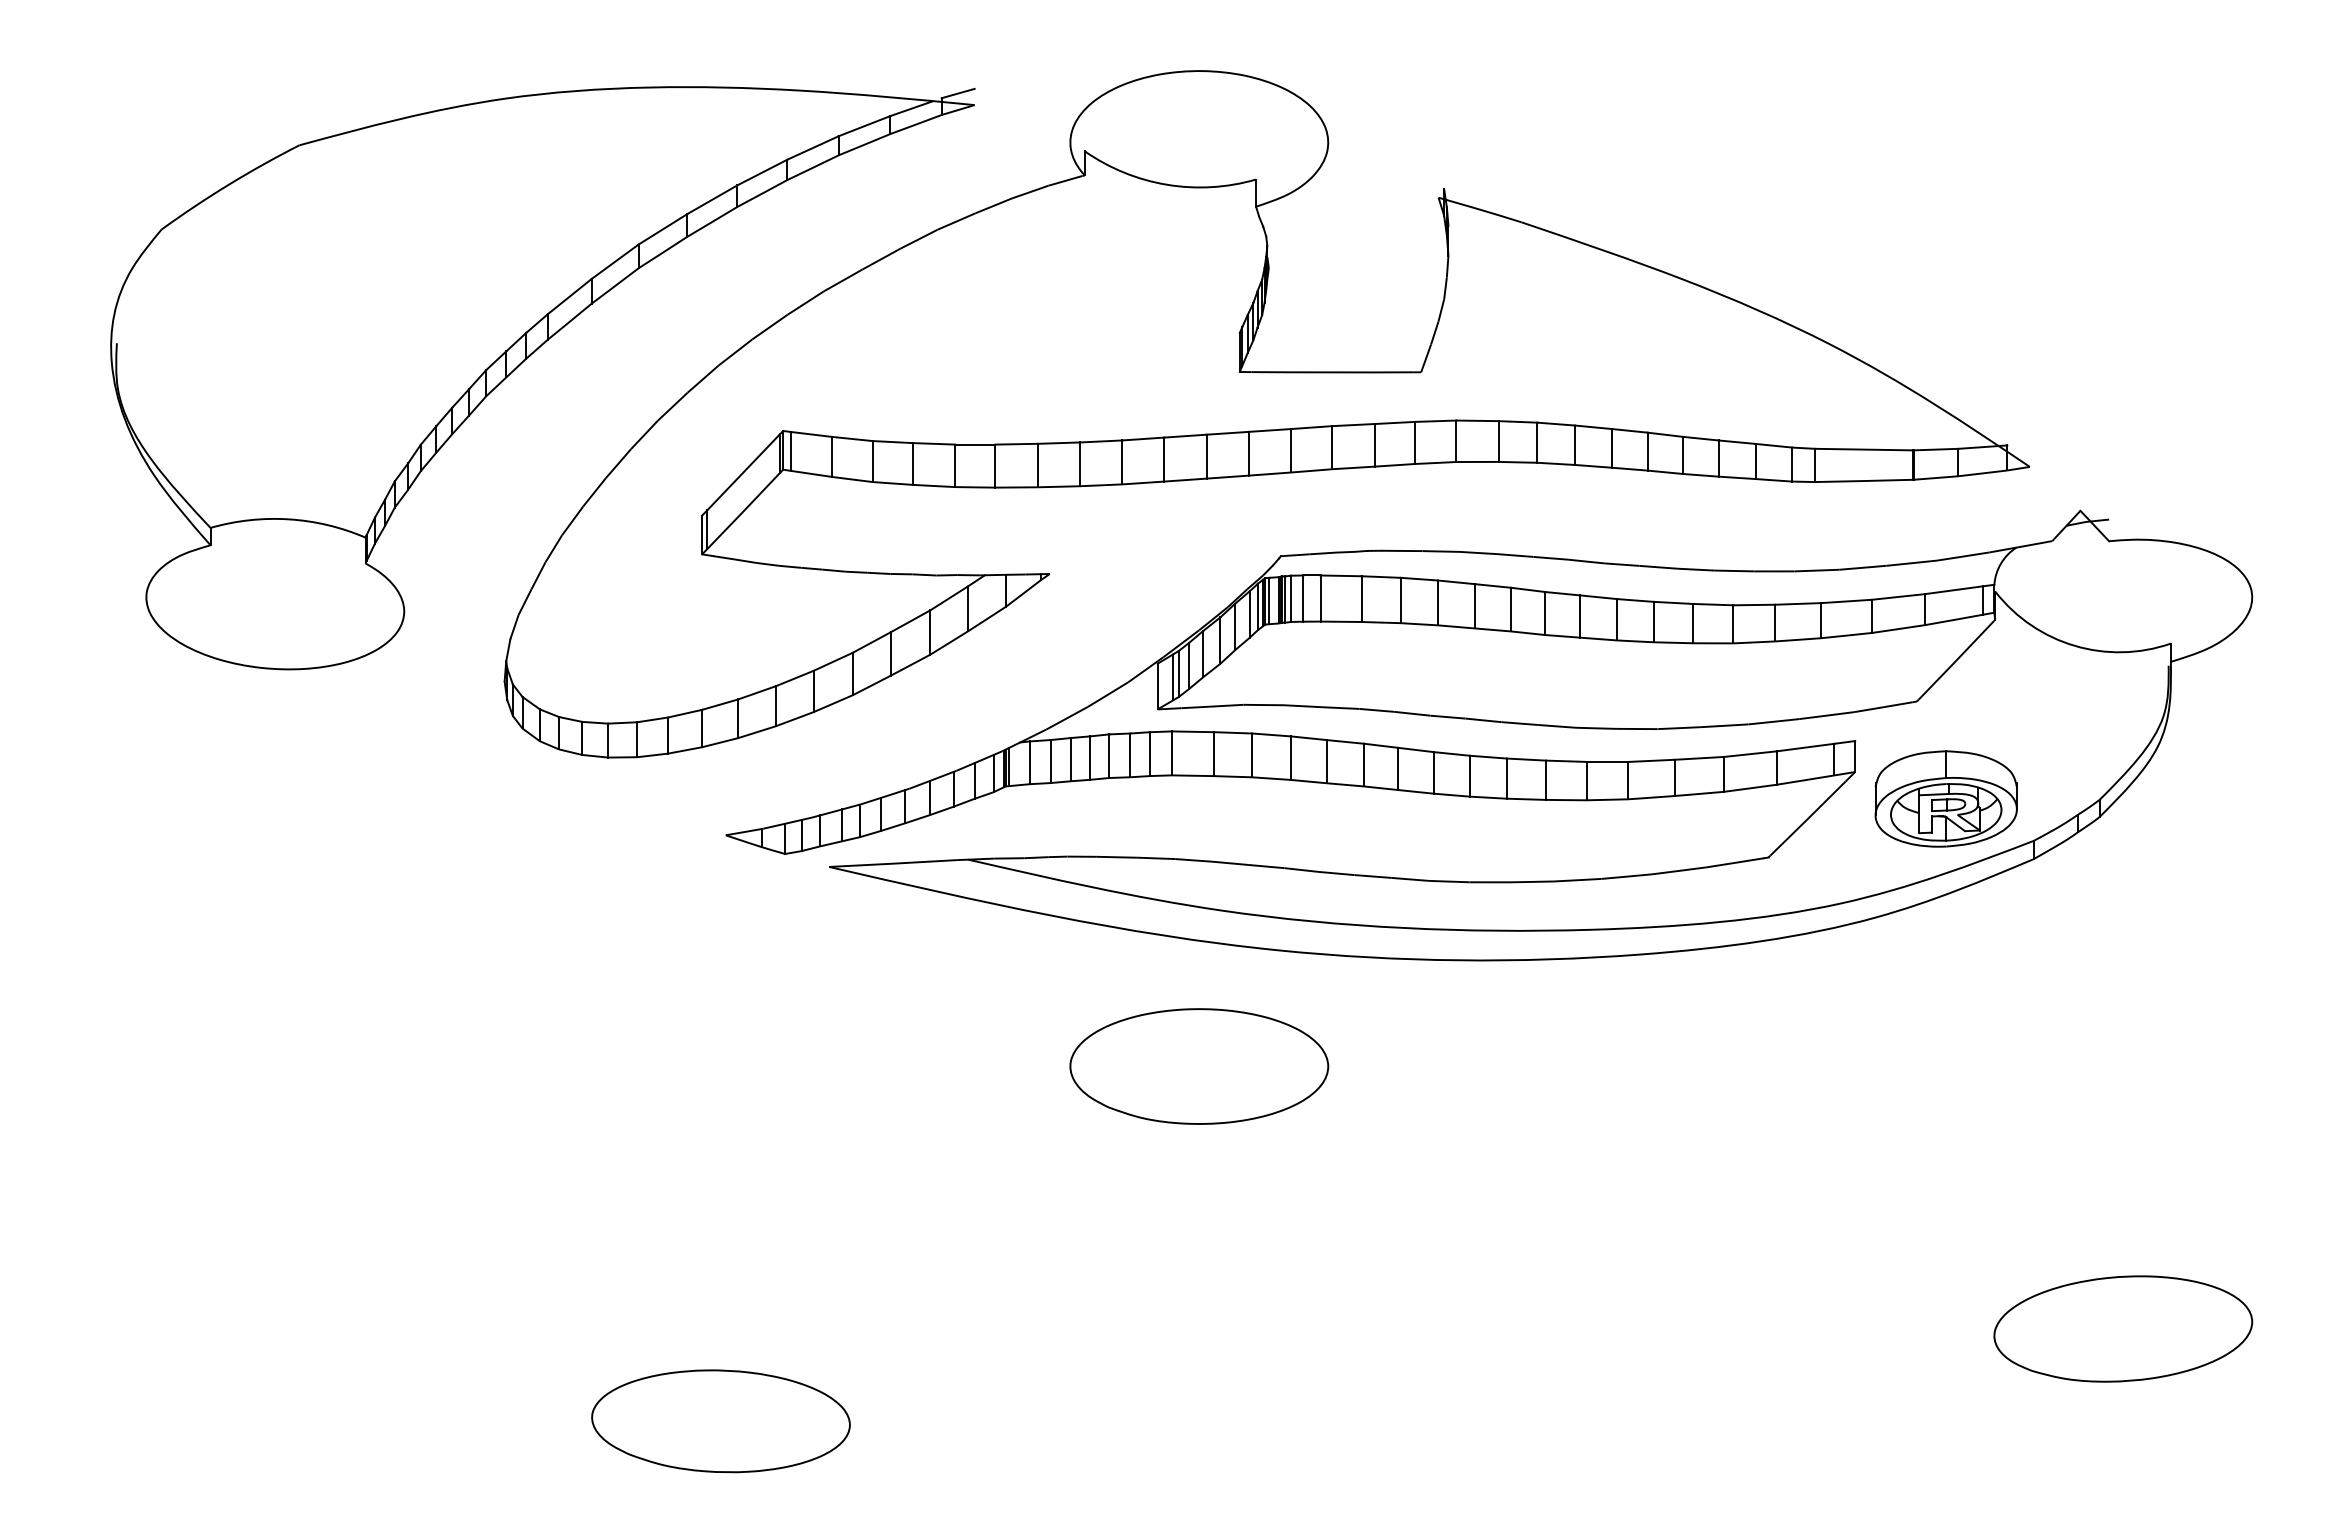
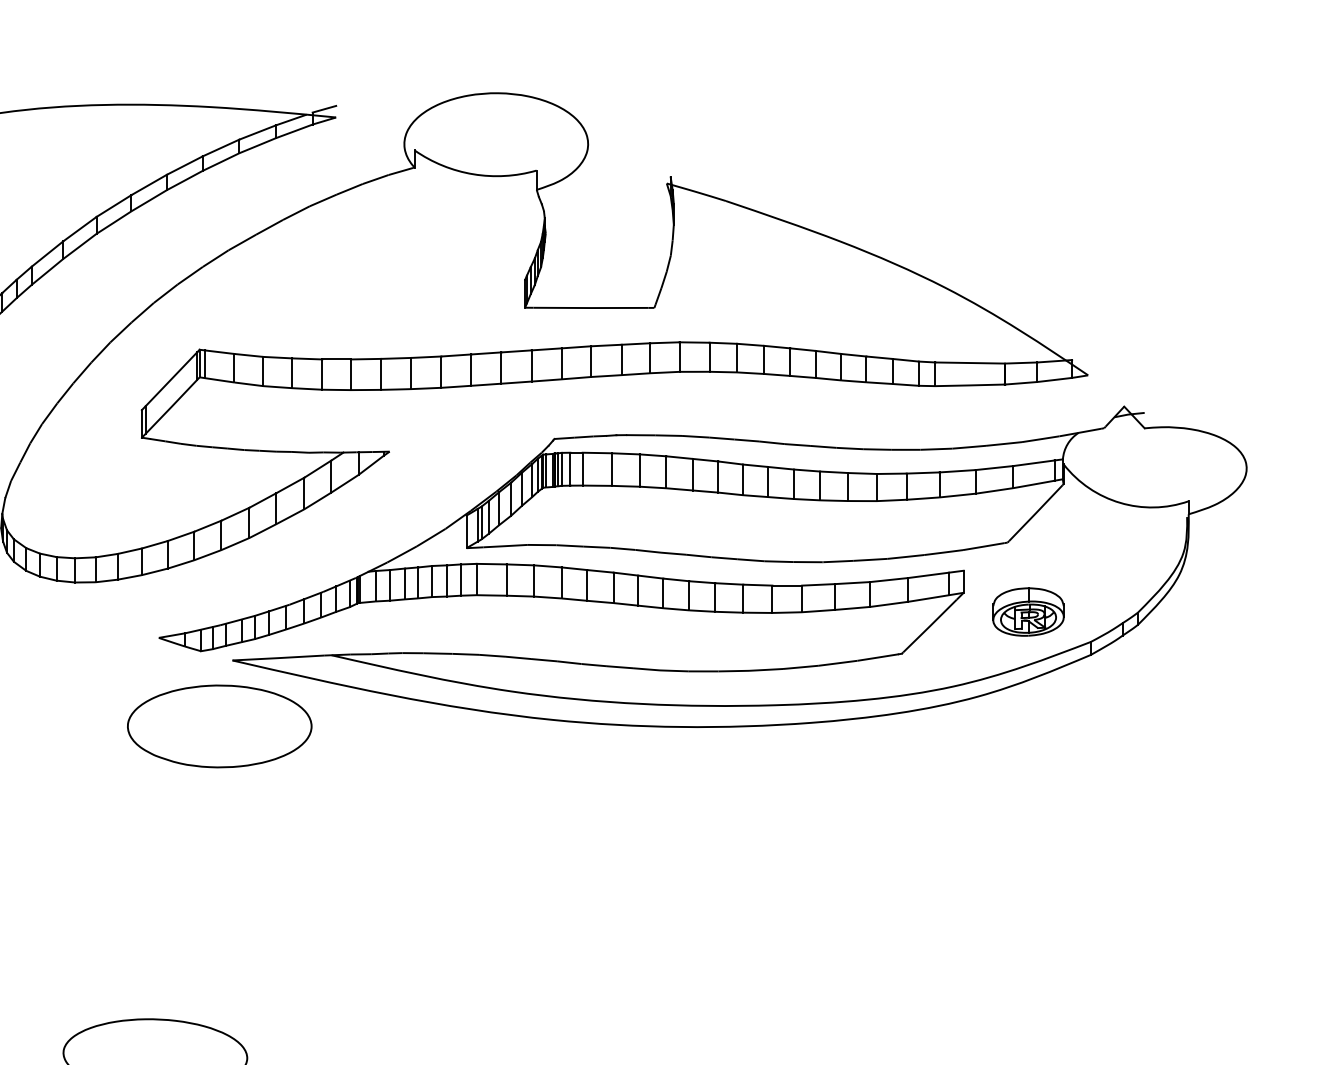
part: (1945, 798) -> (1028, 611), size x0.7
part: (1199, 1066) -> (219, 726), moved
part: (2123, 1328) -> (1154, 989), removed

